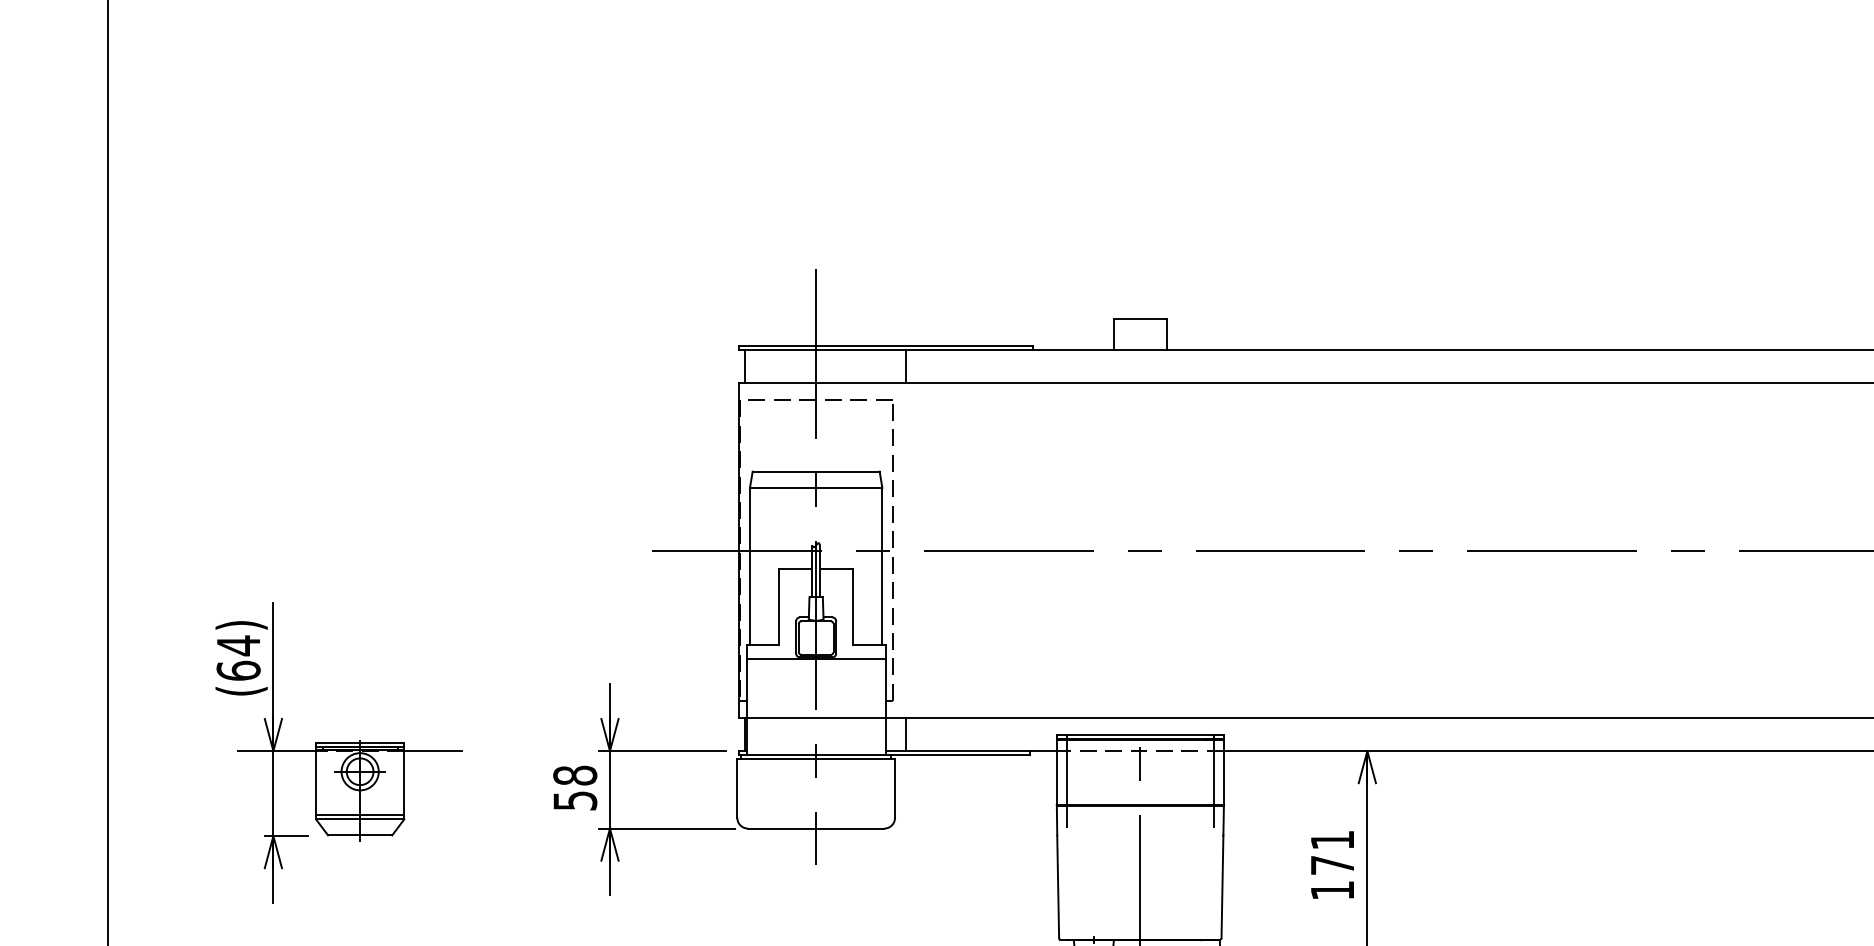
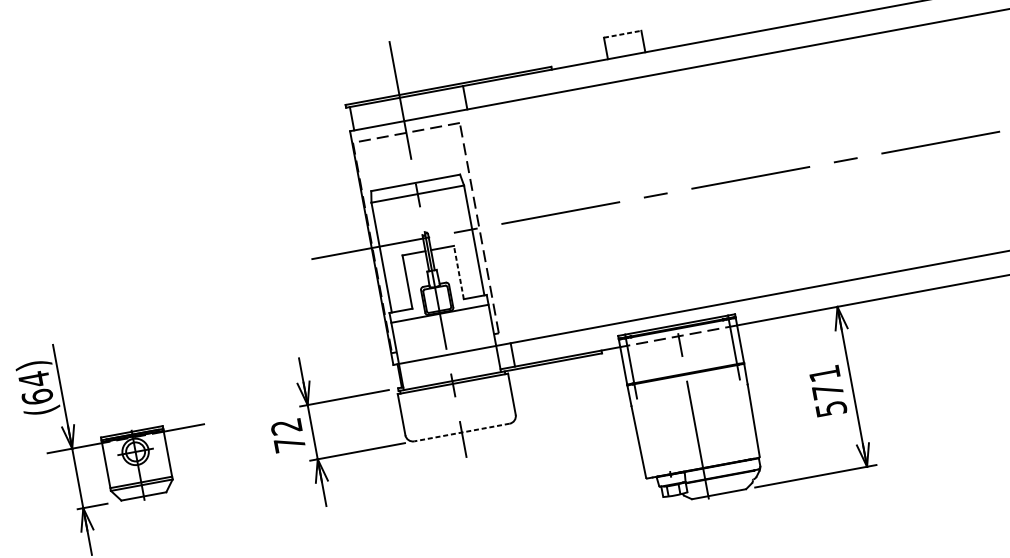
line: (1140, 319) -> (622, 34), solid -> dashed
line: (852, 606) -> (458, 272), solid -> dashed
text: (575, 787) -> (288, 435), 58 -> 72
line: (815, 828) -> (461, 432), solid -> dashed
text: (1332, 890) -> (831, 408), 171 -> 571

